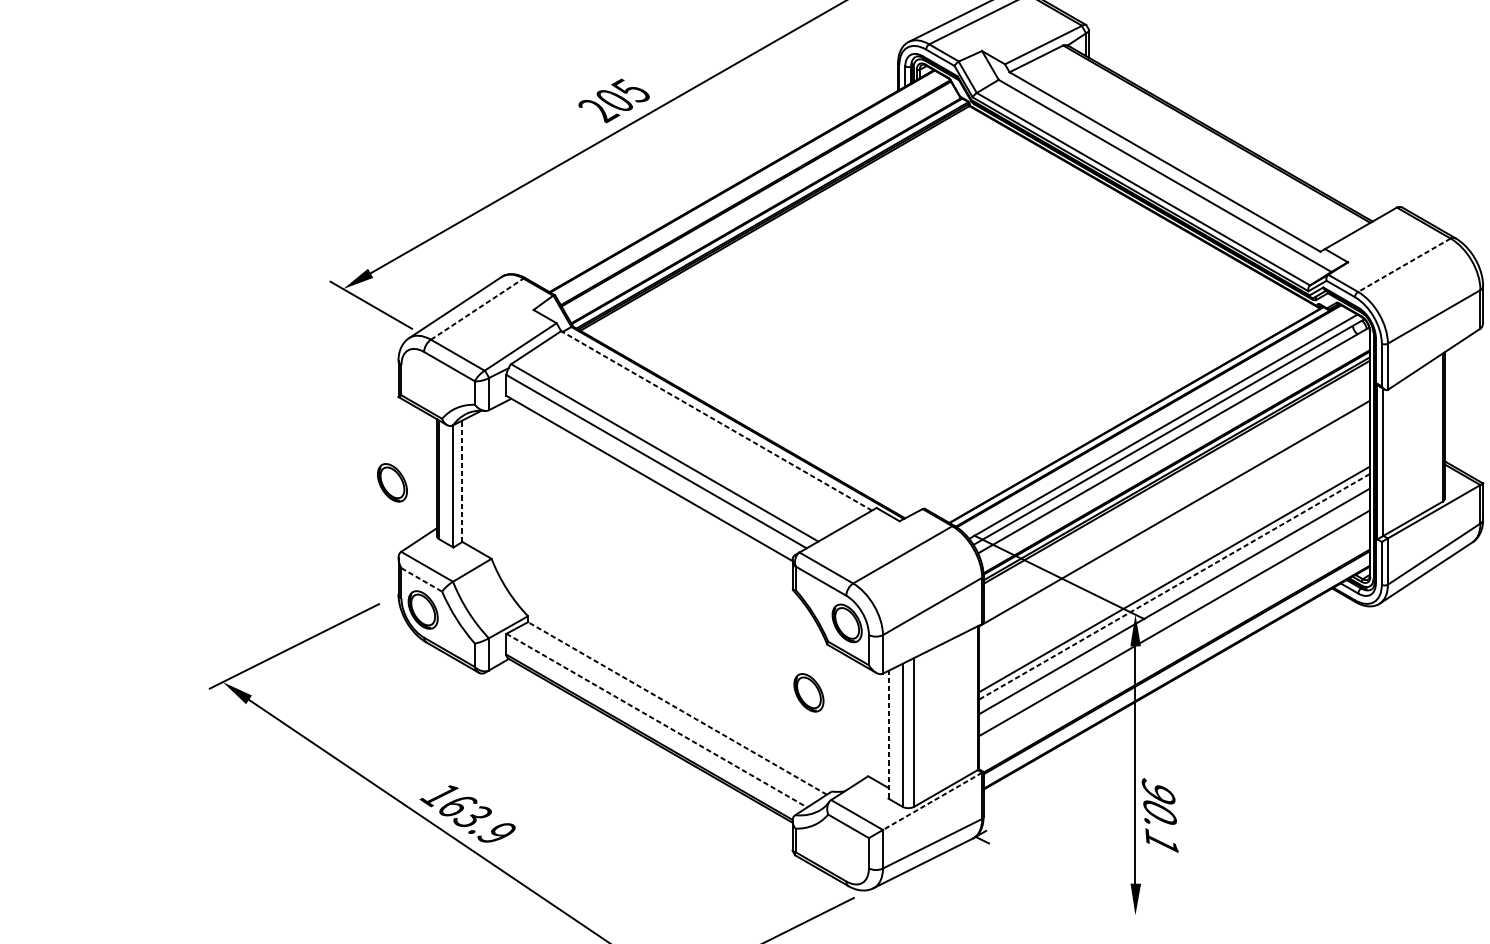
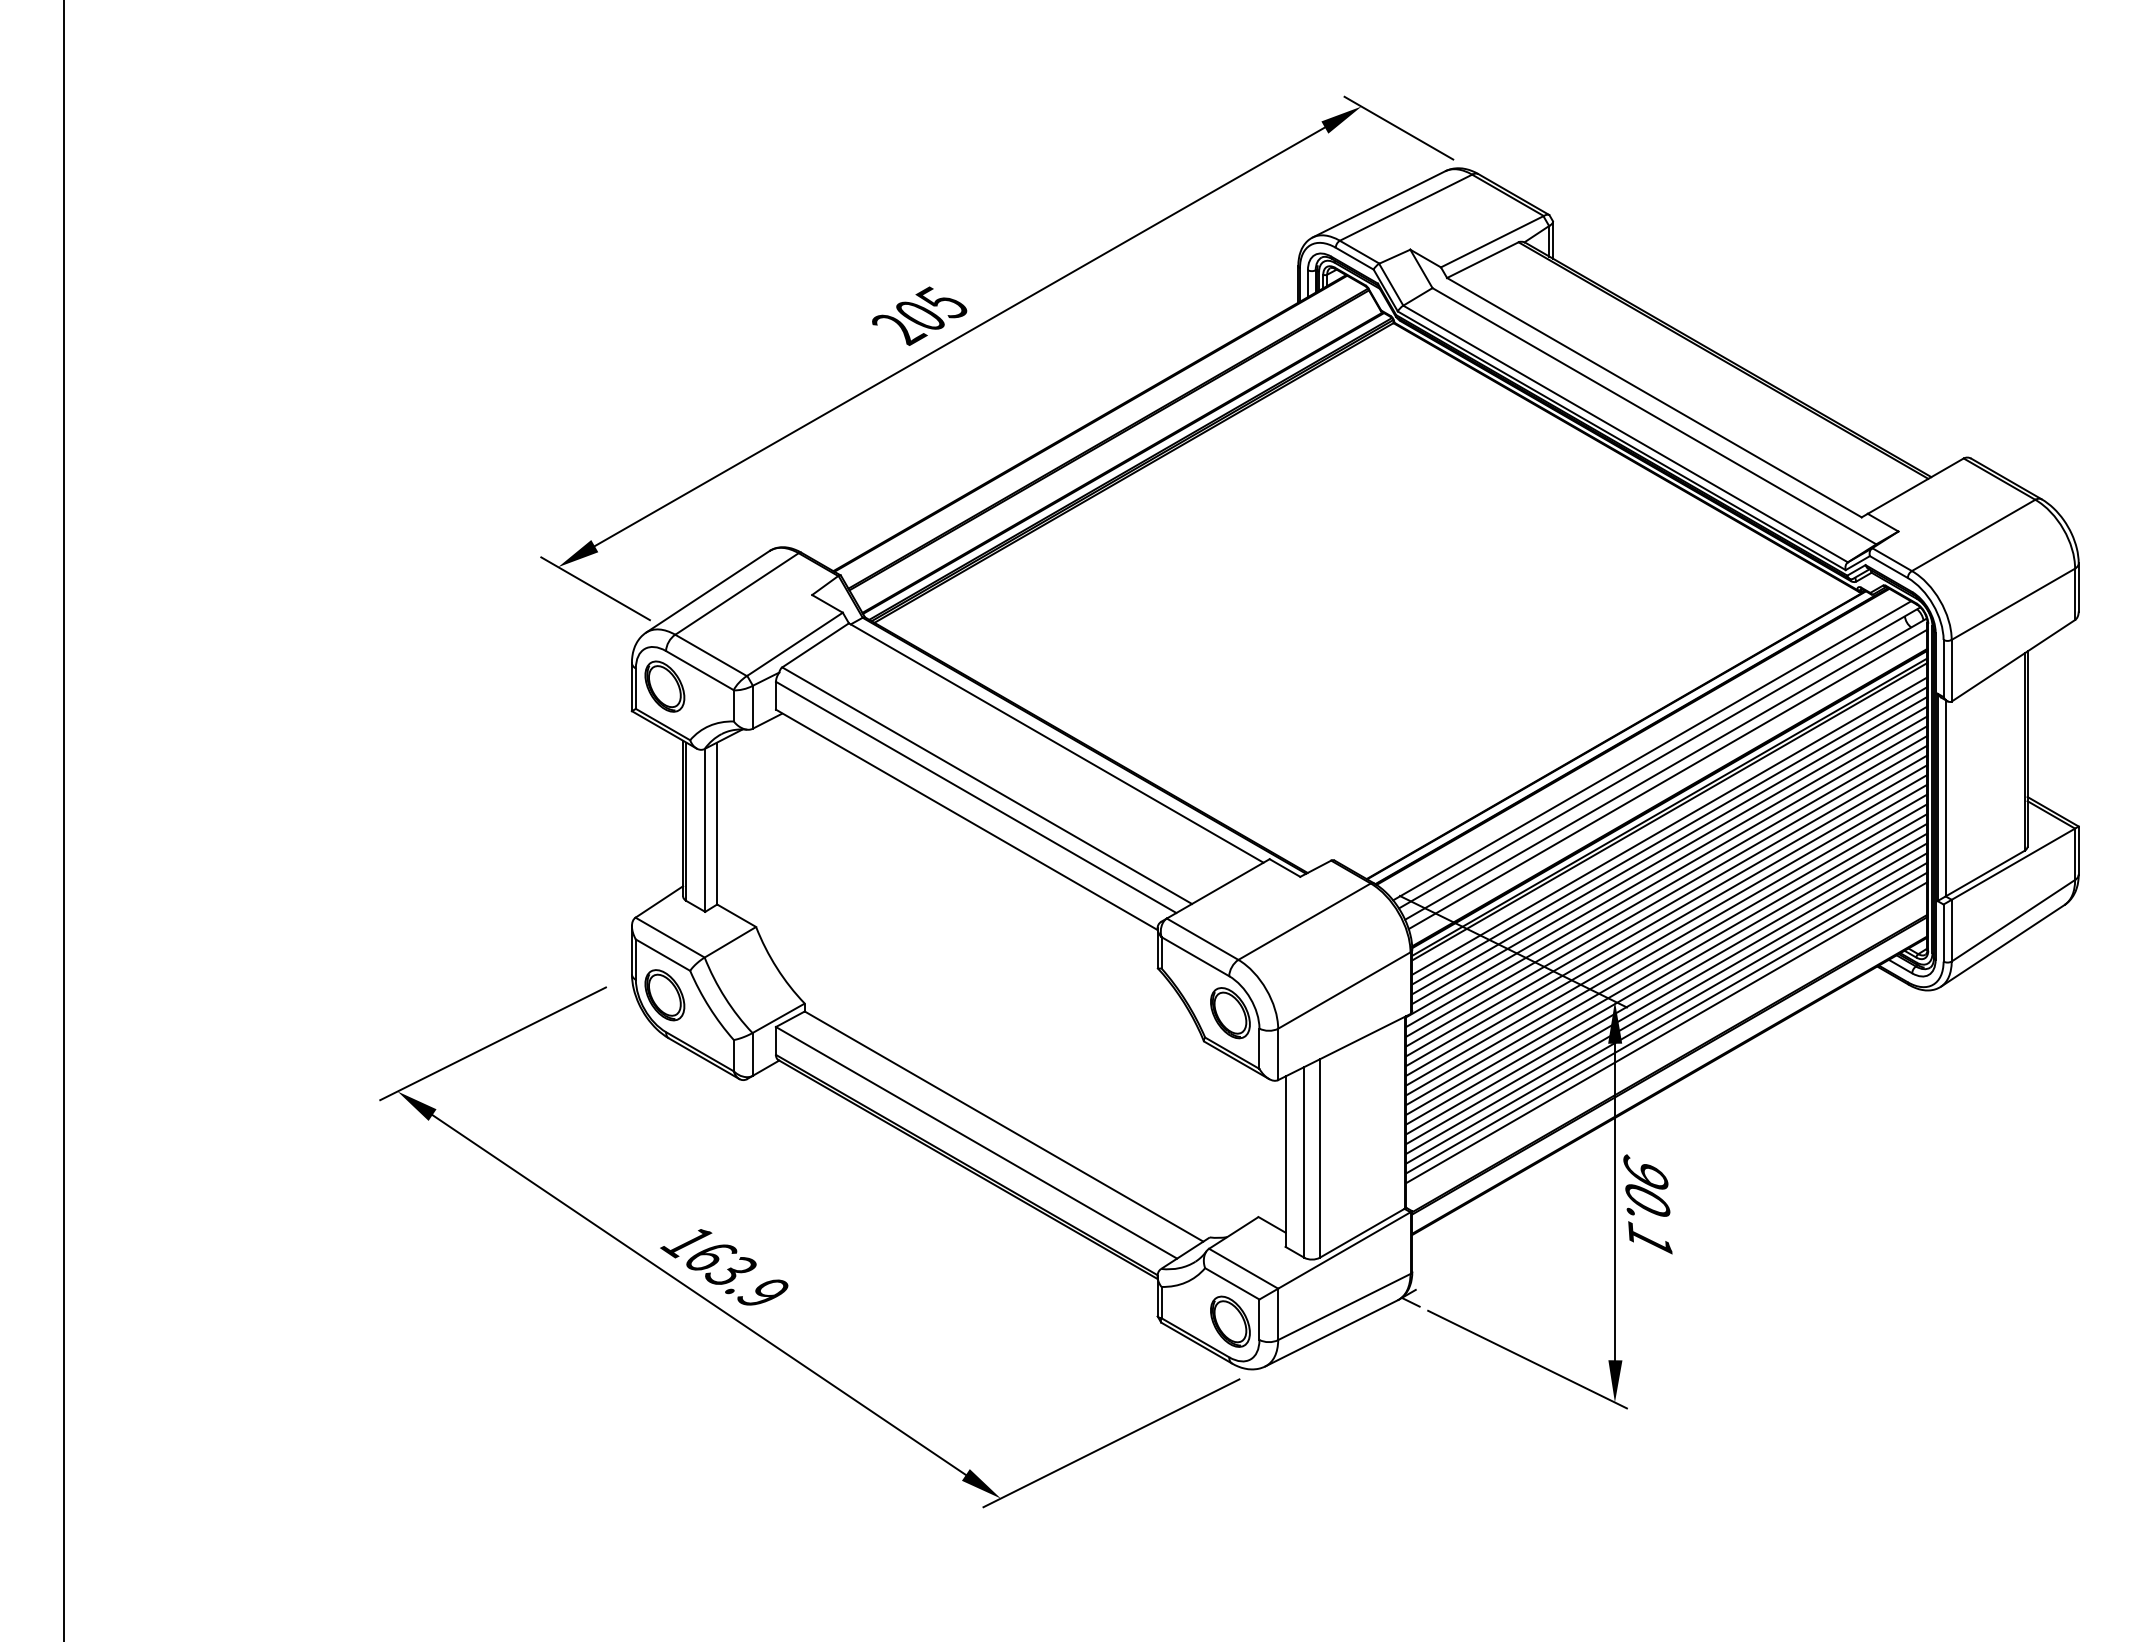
line: (1404, 265) -> (1973, 535), dashed -> solid
line: (477, 308) -> (737, 593), dashed -> solid
line: (716, 420) -> (1055, 742), dashed -> solid
line: (1174, 448) -> (1667, 779), added
line: (462, 481) -> (717, 823), dashed -> solid
part: (392, 482) -> (664, 686), moved
line: (1176, 482) -> (1669, 825), added
line: (1176, 490) -> (1669, 835), added
line: (1176, 497) -> (1669, 845), added
line: (1176, 504) -> (1669, 854), added
line: (1174, 520) -> (1666, 876), added
line: (1174, 527) -> (1666, 885), added
line: (1174, 535) -> (1666, 895), added
line: (1174, 542) -> (1666, 905), added
line: (1174, 550) -> (1666, 915), added
line: (1174, 556) -> (1666, 924), added
line: (1174, 564) -> (1666, 934), added
line: (1174, 571) -> (1666, 944), added
line: (422, 580) -> (663, 955), dashed -> solid
line: (1174, 586) -> (1666, 964), dashed -> solid
line: (1174, 593) -> (1666, 973), added
line: (1174, 608) -> (1666, 993), added
line: (1174, 616) -> (1666, 1003), added
line: (1174, 630) -> (1666, 1022), added
line: (1174, 637) -> (1666, 1032), added
part: (809, 692) -> (1230, 1321), moved
line: (677, 708) -> (1003, 1126), dashed -> solid
line: (656, 720) -> (976, 1142), dashed -> solid
line: (888, 734) -> (1285, 1161), dashed -> solid
line: (931, 801) -> (1343, 1250), dashed -> solid
text: (1159, 815) -> (1647, 1204), moved
line: (1069, 883) -> (1527, 1359), added

